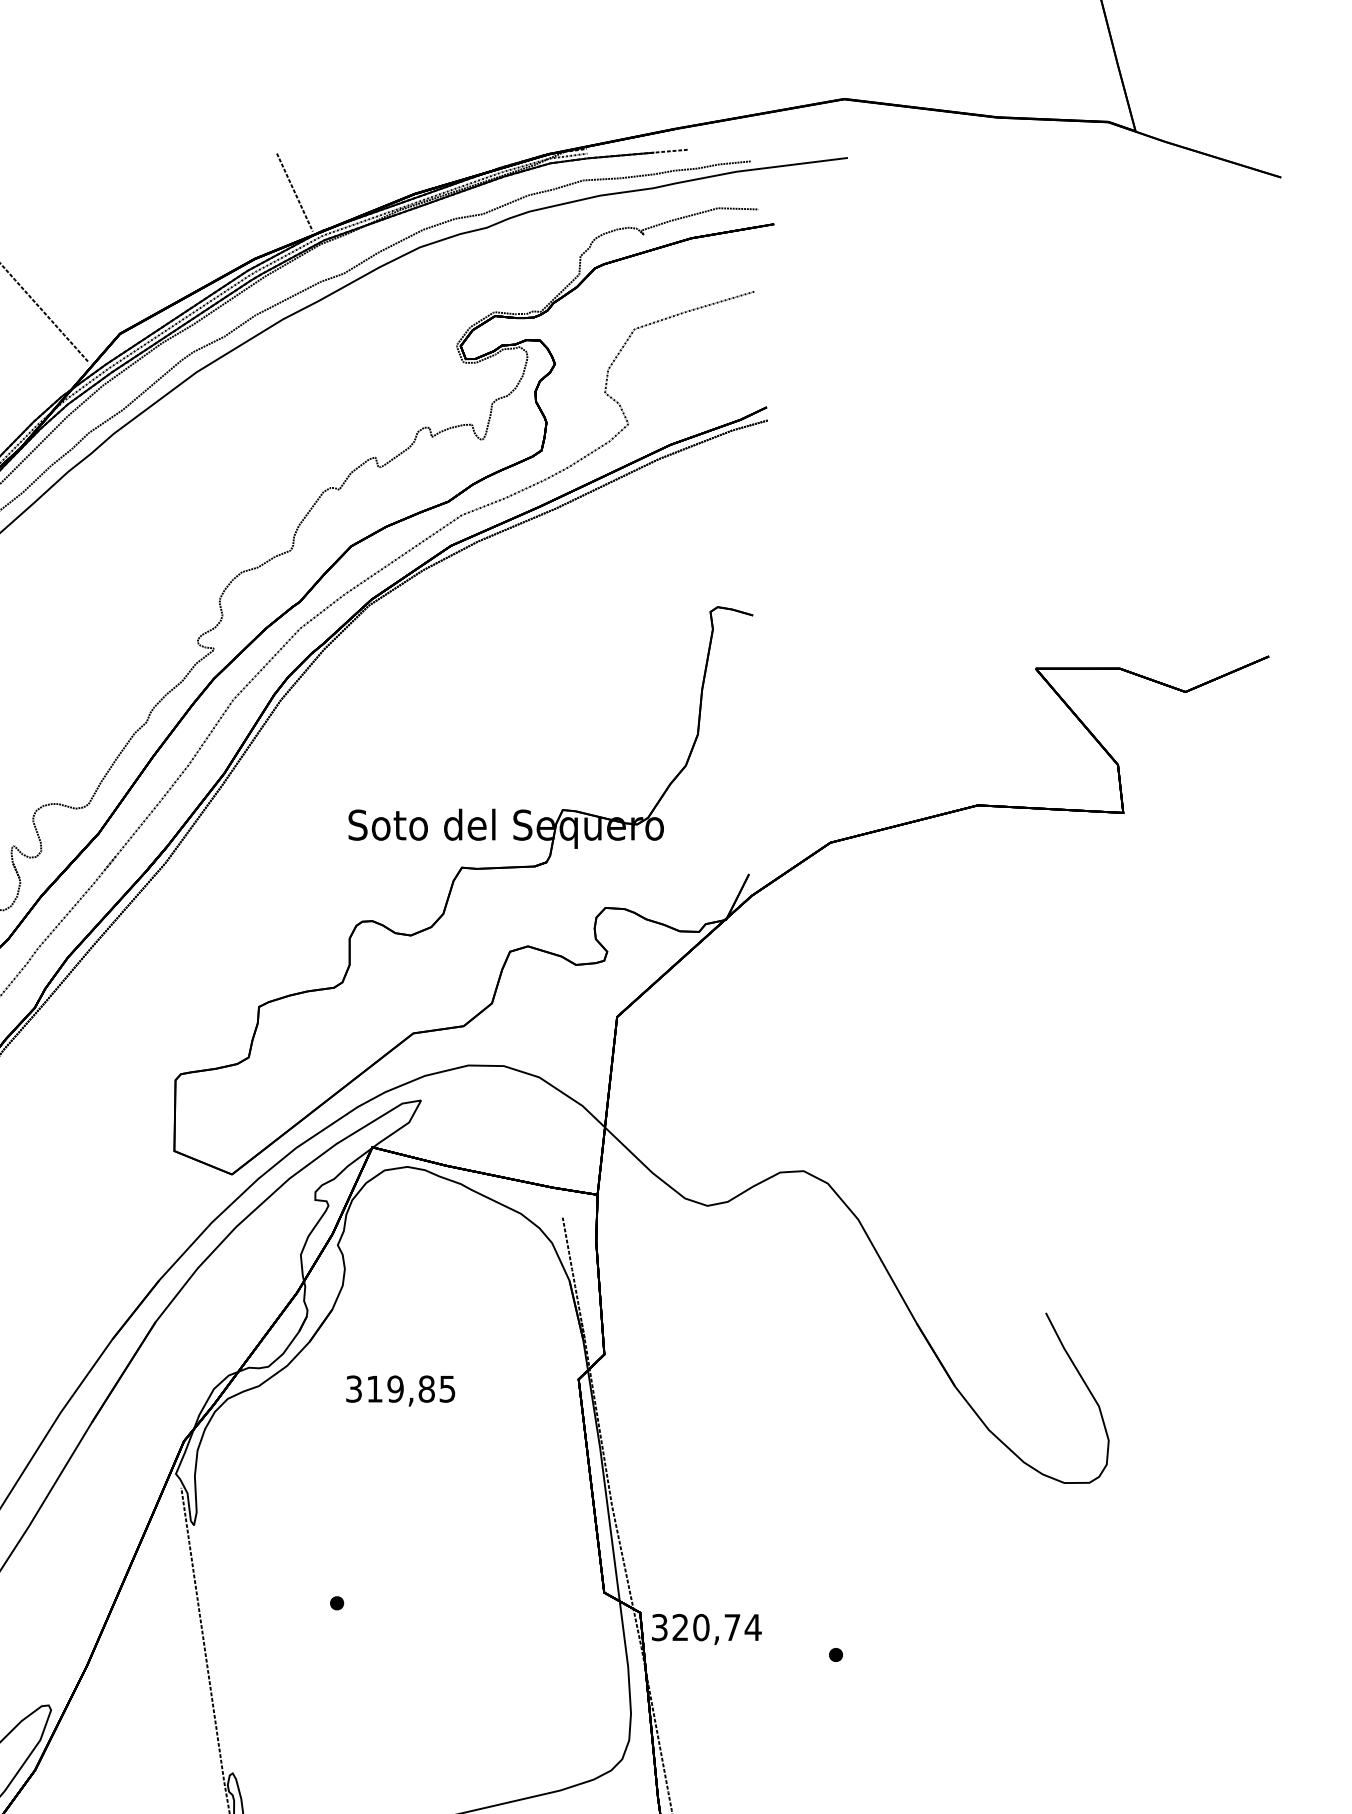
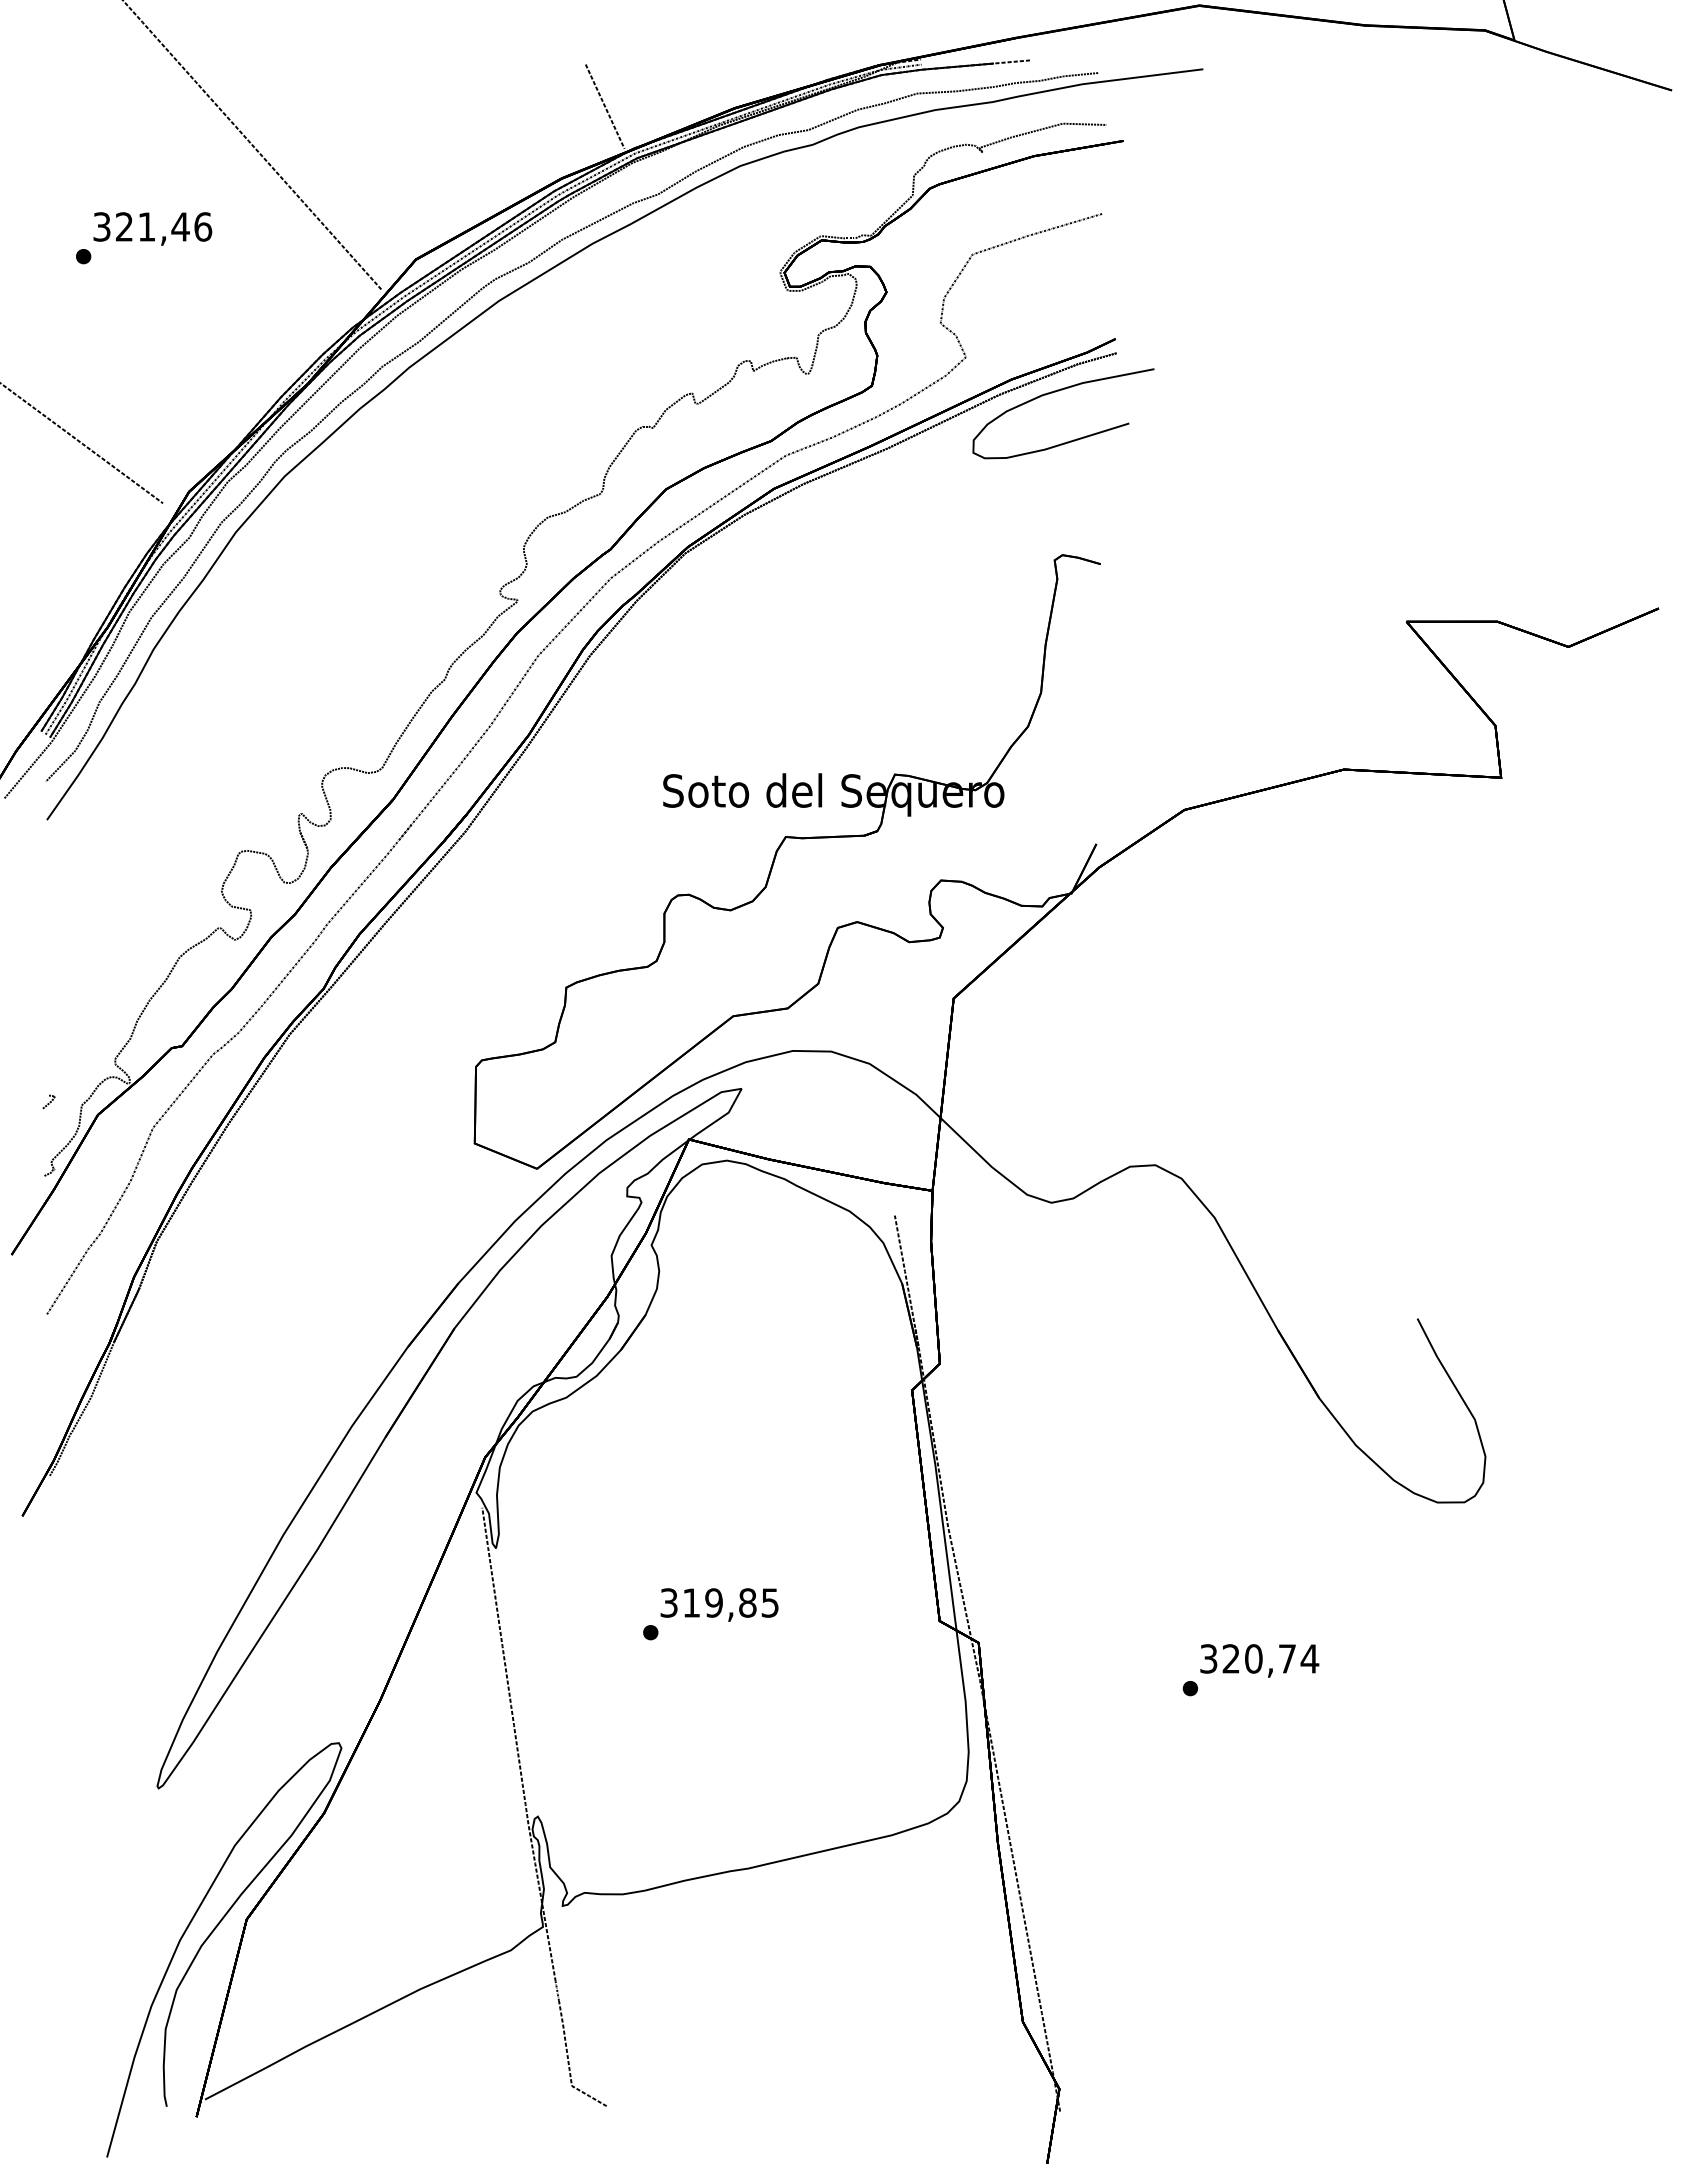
curve: (714, 455) -> (1059, 391), added
text: (400, 1390) -> (719, 1604), moved
text: (706, 1629) -> (1259, 1660), moved

